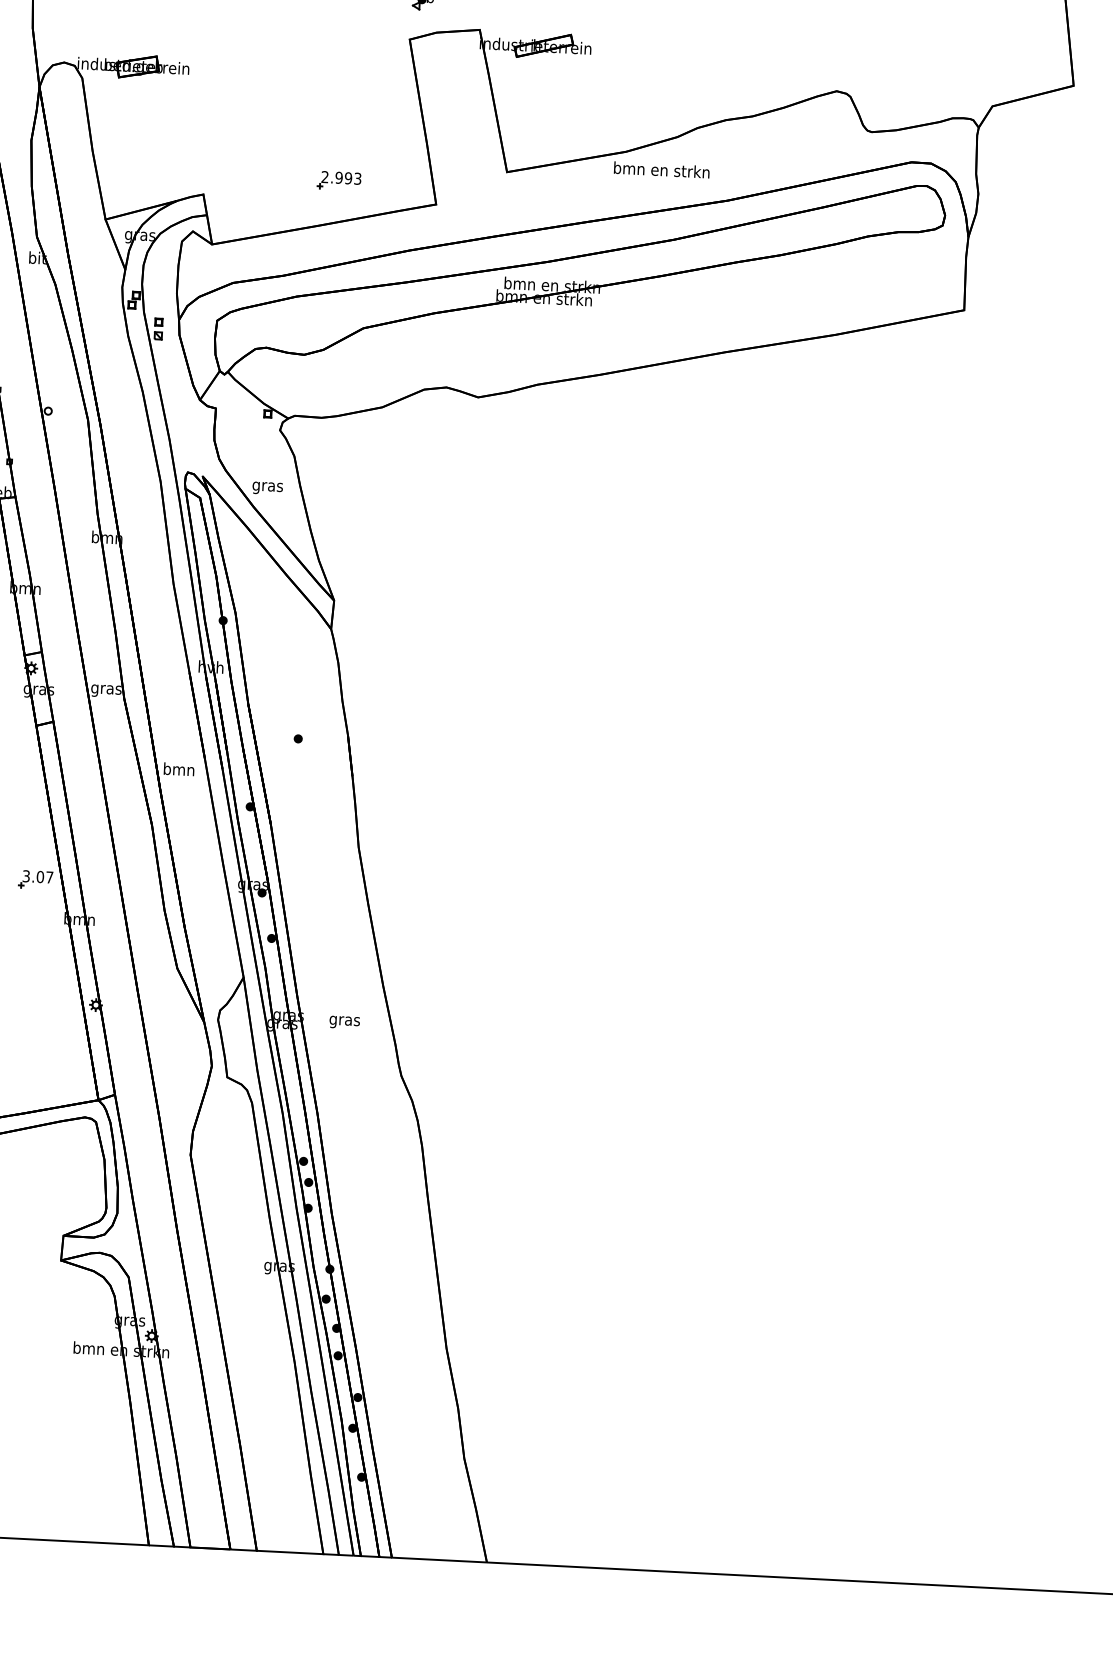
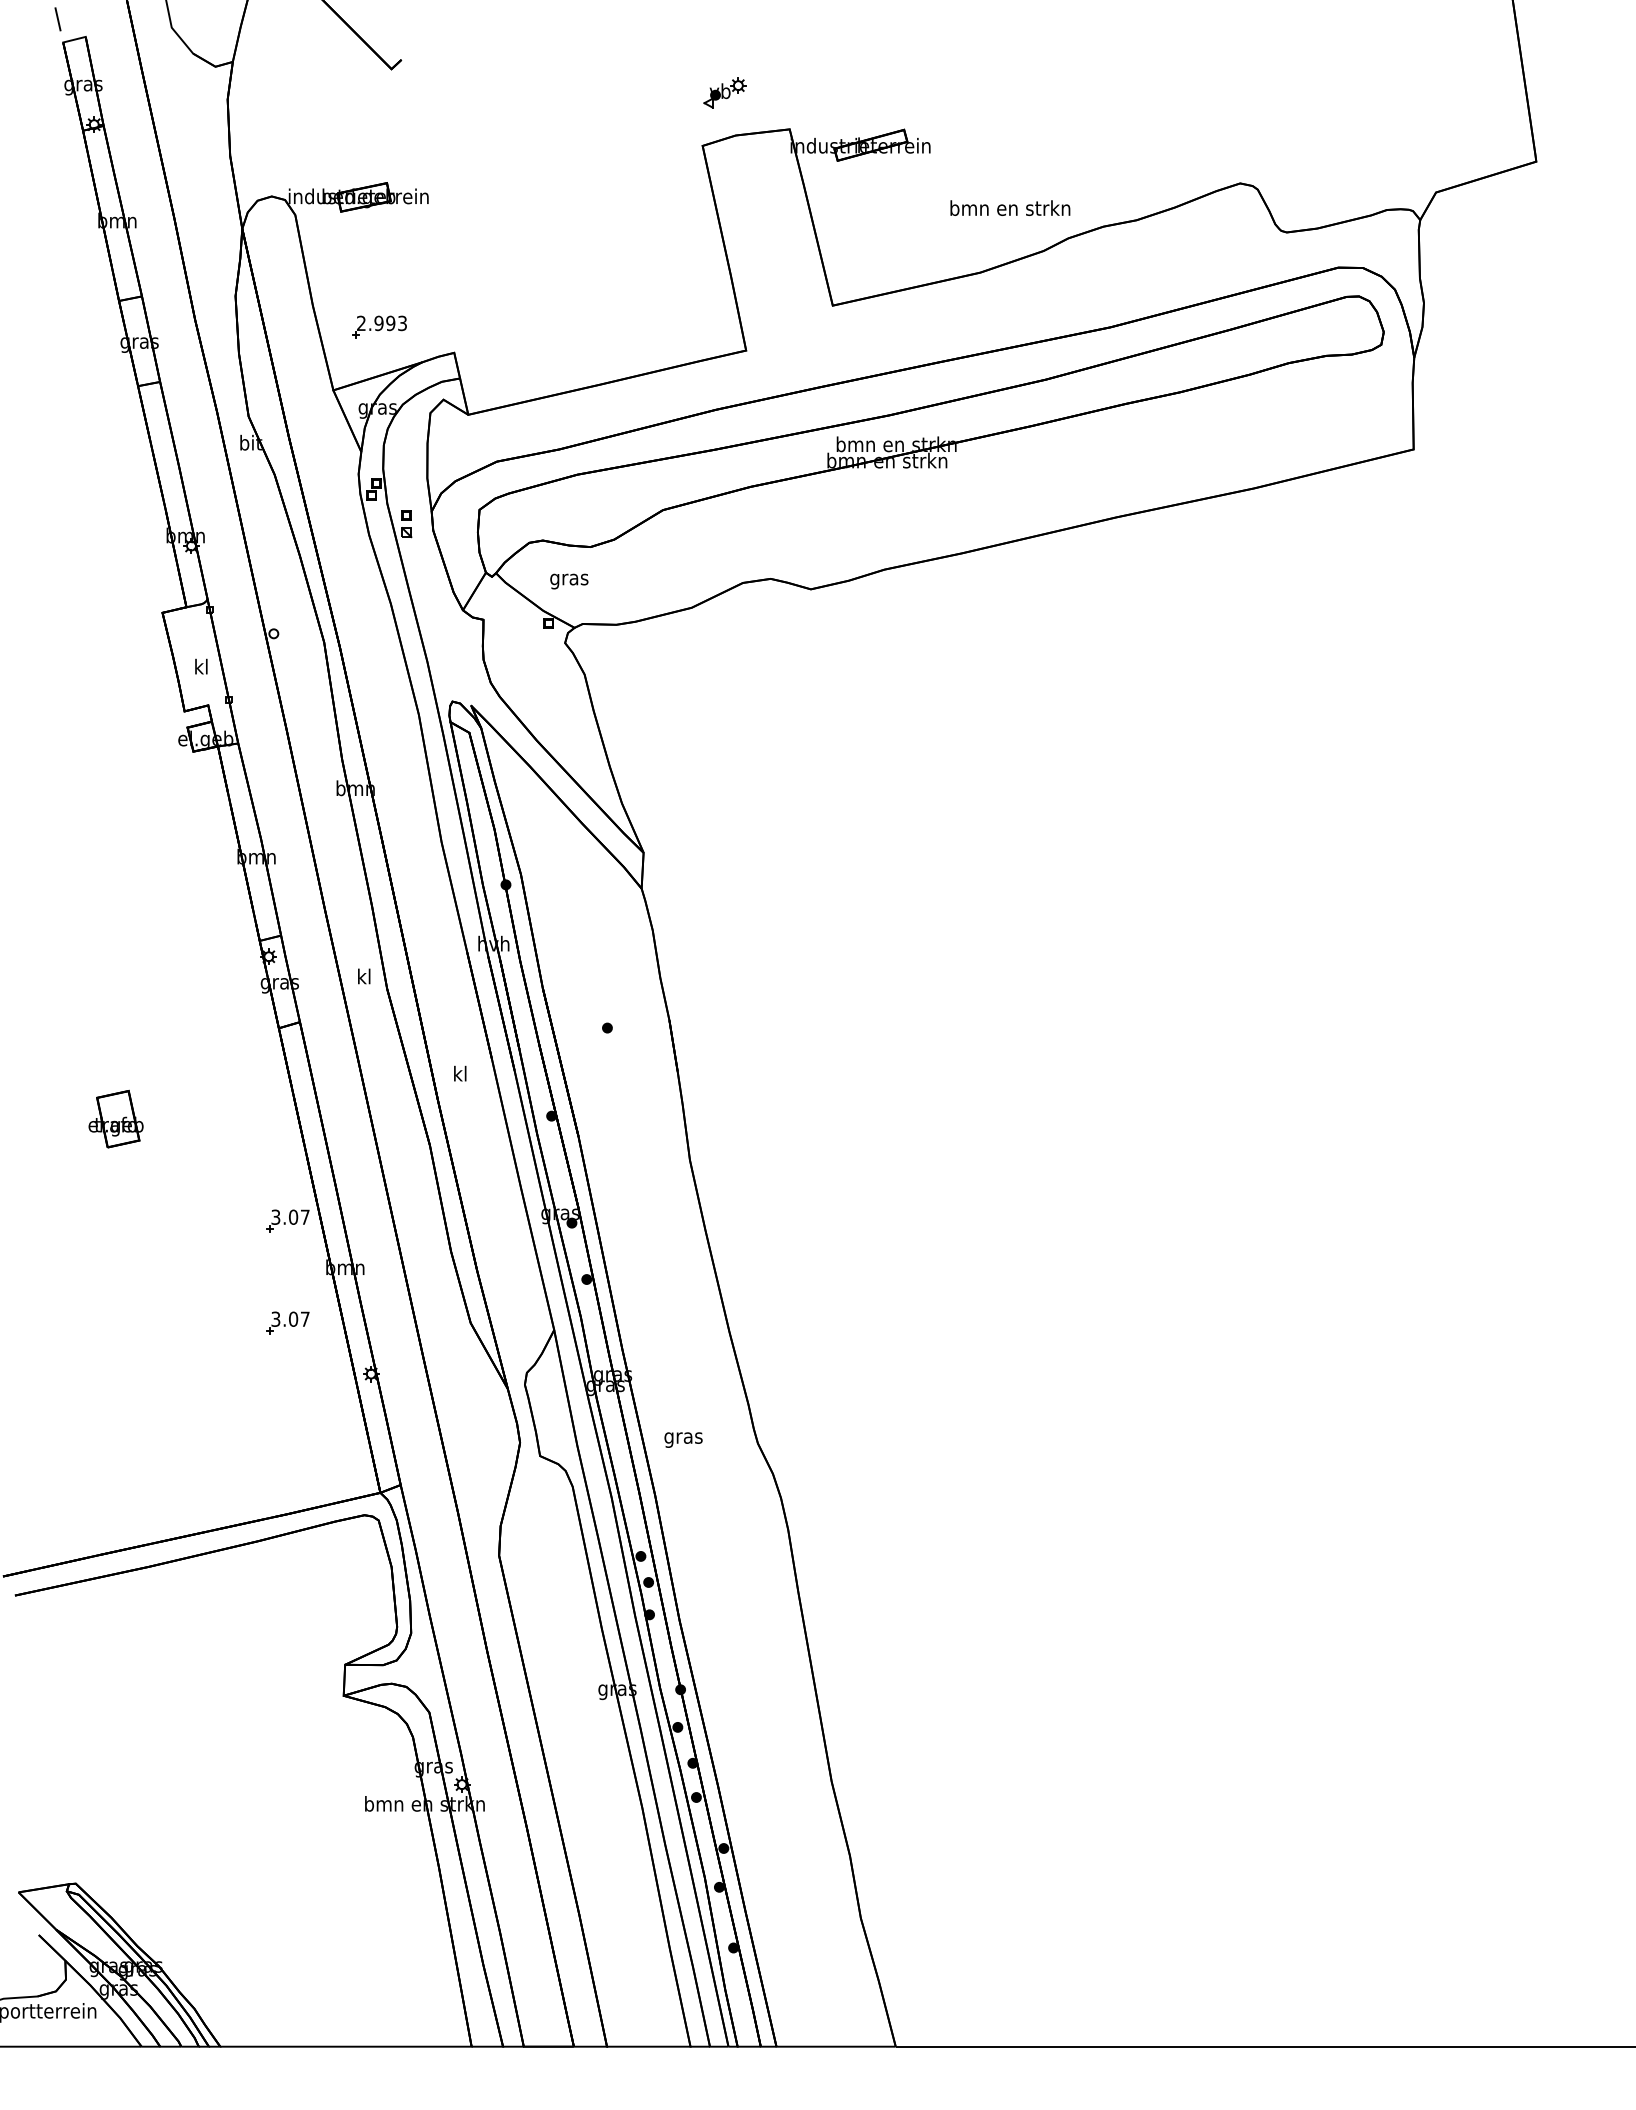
text: (661, 169) -> (1010, 207), moved
part: (339, 180) -> (379, 326), moved
text: (267, 488) -> (569, 581), moved
text: (106, 689) -> (364, 978), gras -> kl
text: (179, 769) -> (460, 1073), bmn -> kl
part: (31, 960) -> (287, 1322), added
text: (344, 1022) -> (683, 1439), moved

